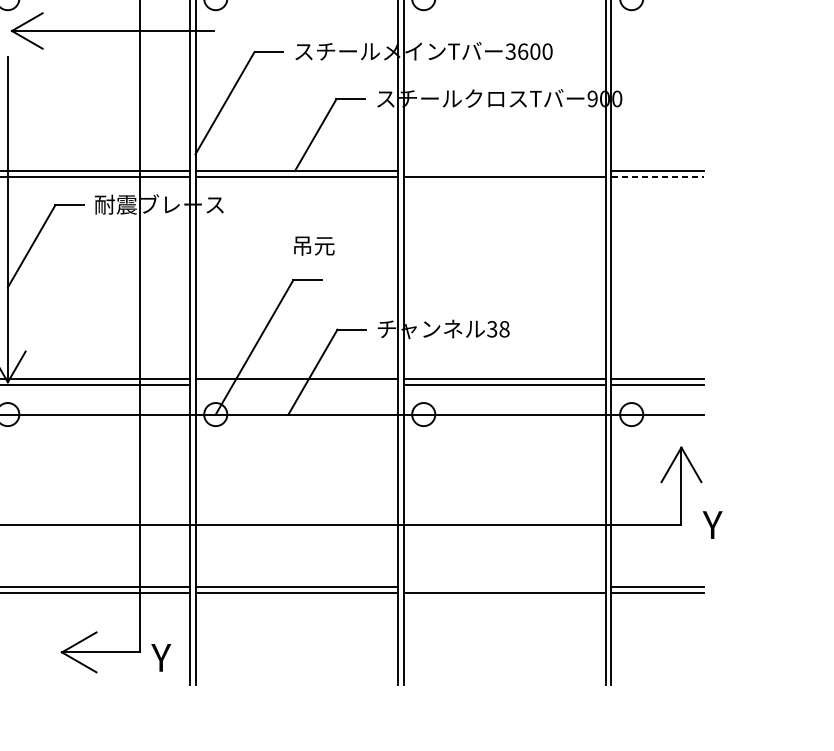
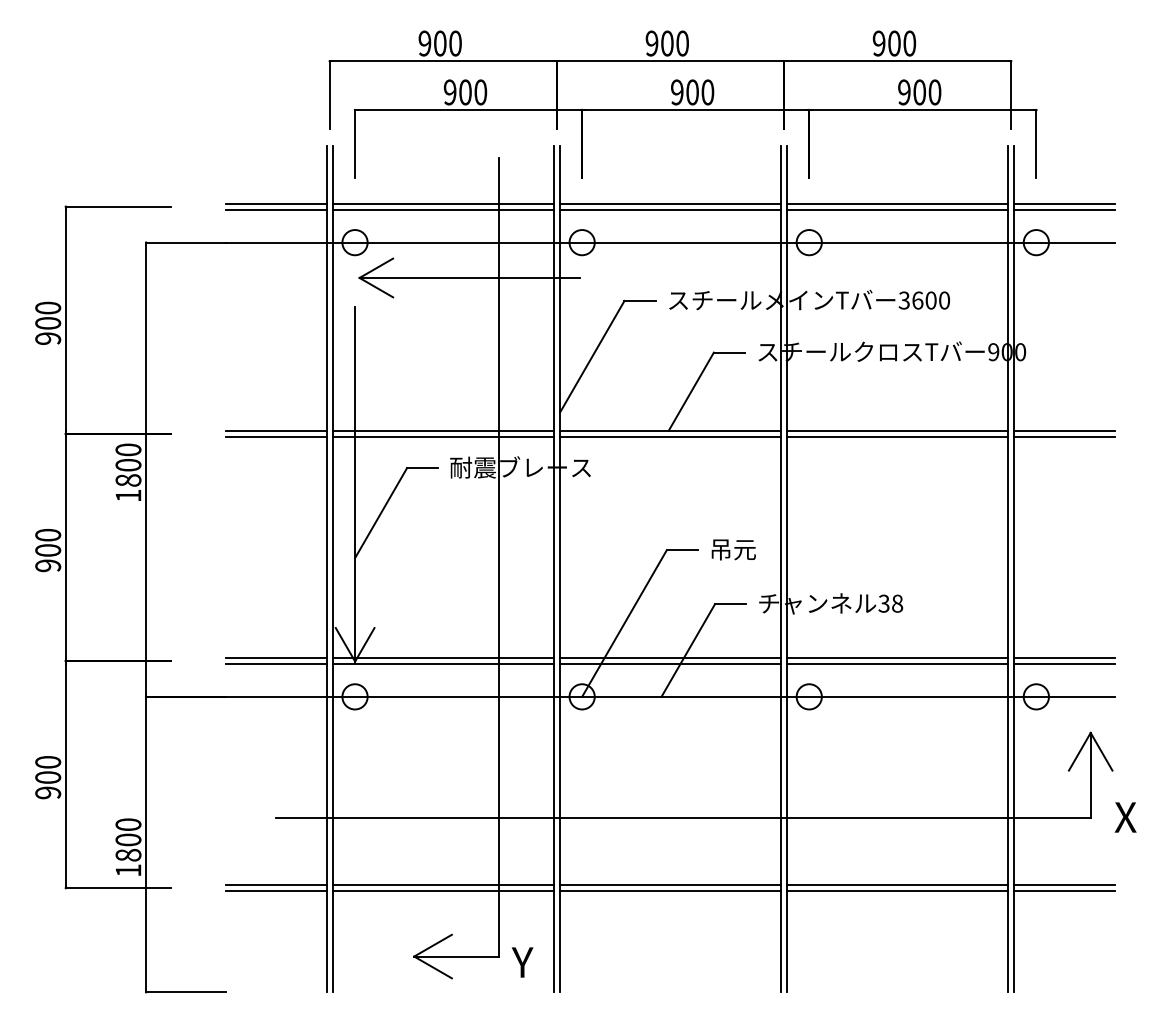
line: (504, 170) -> (897, 430), added
line: (658, 177) -> (1065, 437), dashed -> solid
text: (314, 245) -> (733, 549), moved
line: (296, 384) -> (670, 664), added
text: (713, 525) -> (1125, 817), Y -> X
line: (504, 586) -> (897, 884), added

